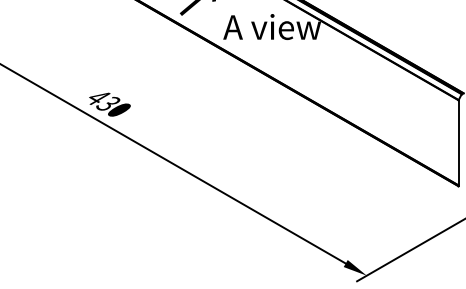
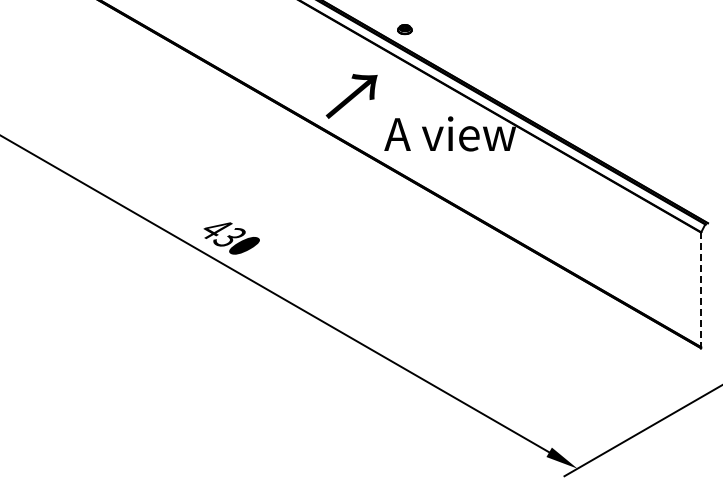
line: (458, 143) -> (701, 290), solid -> dashed

